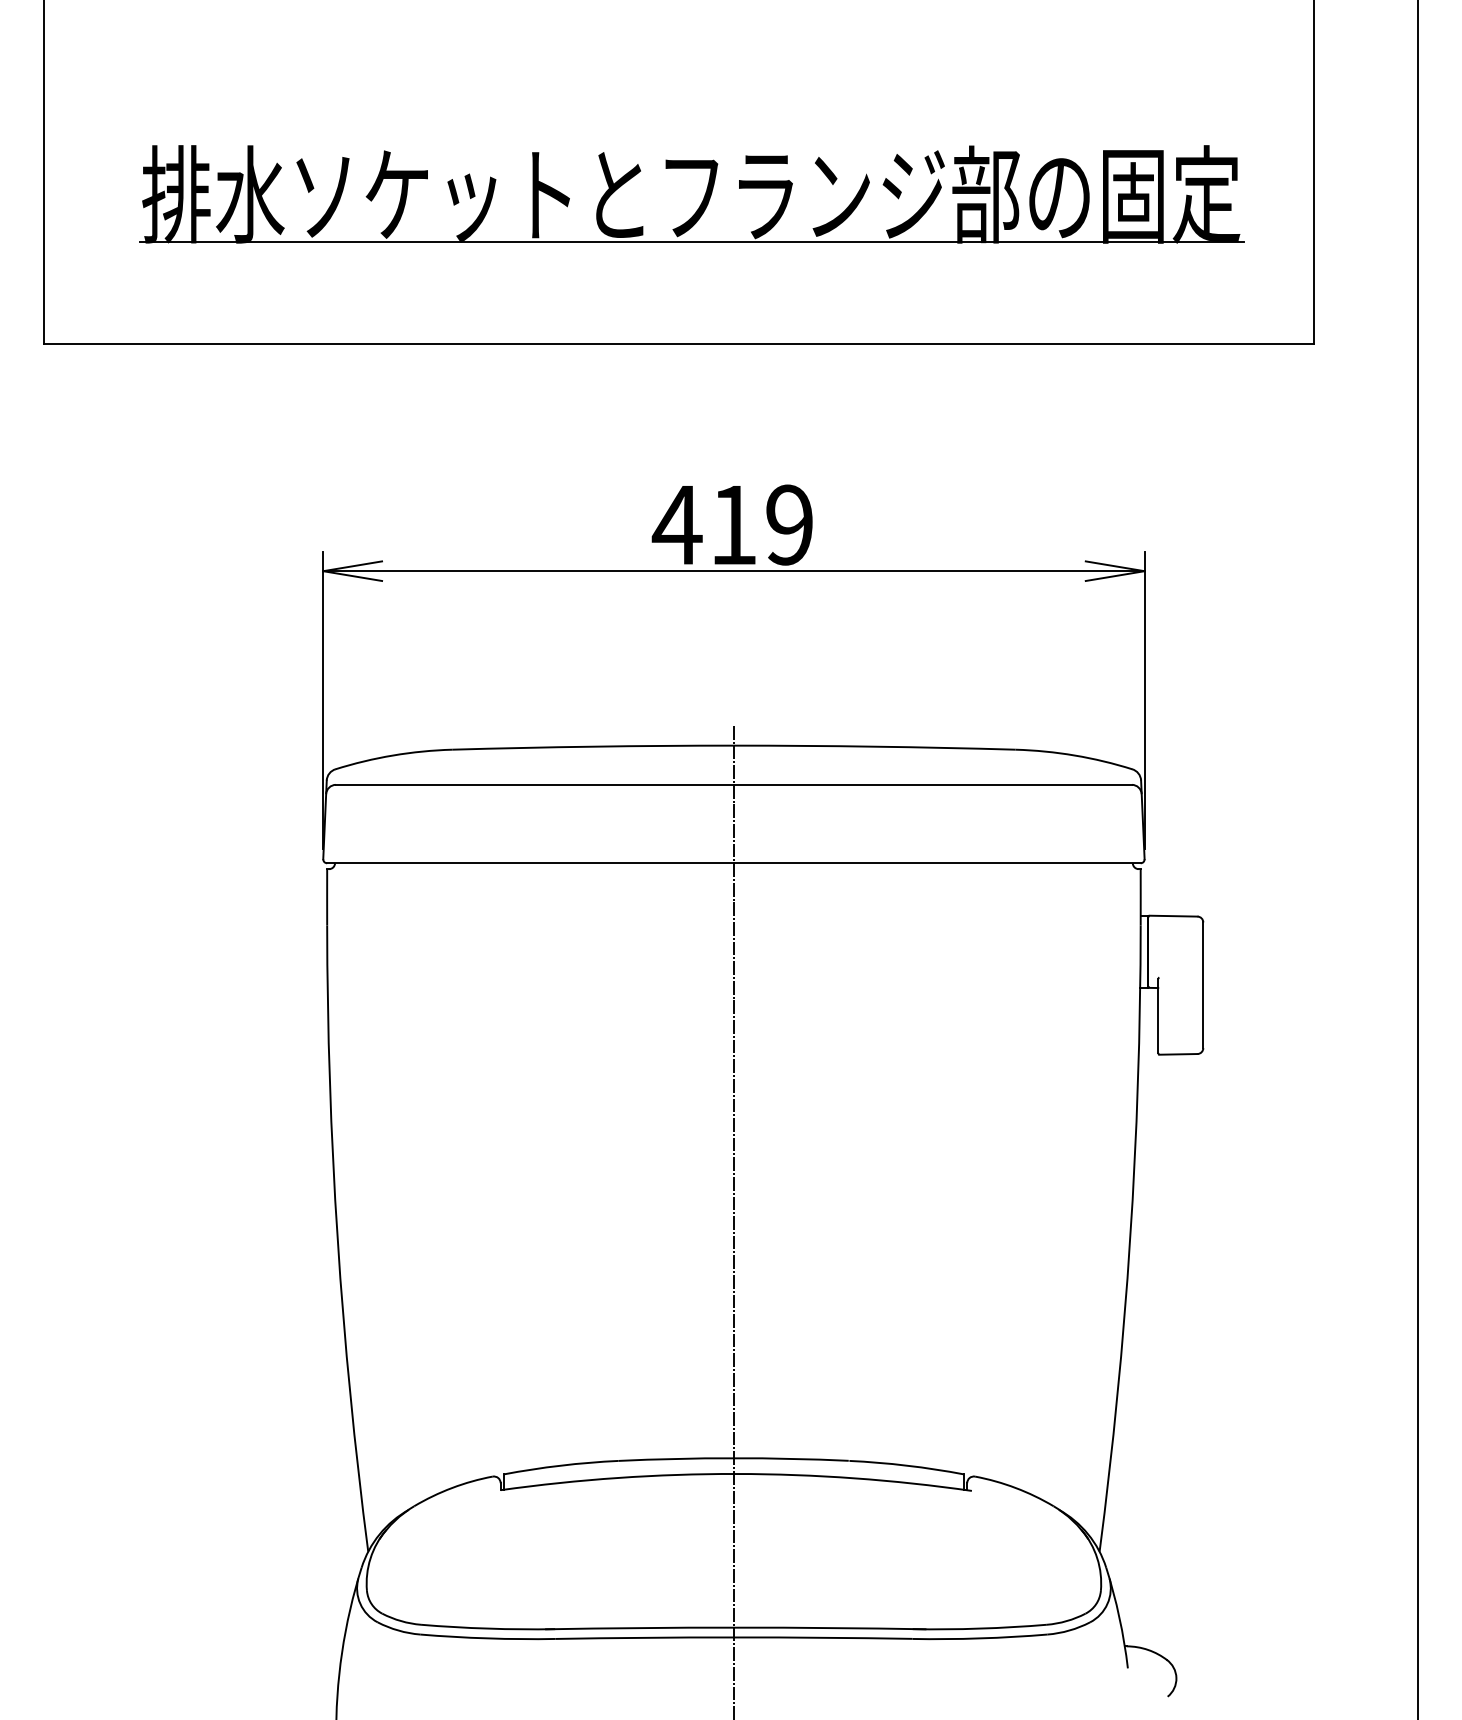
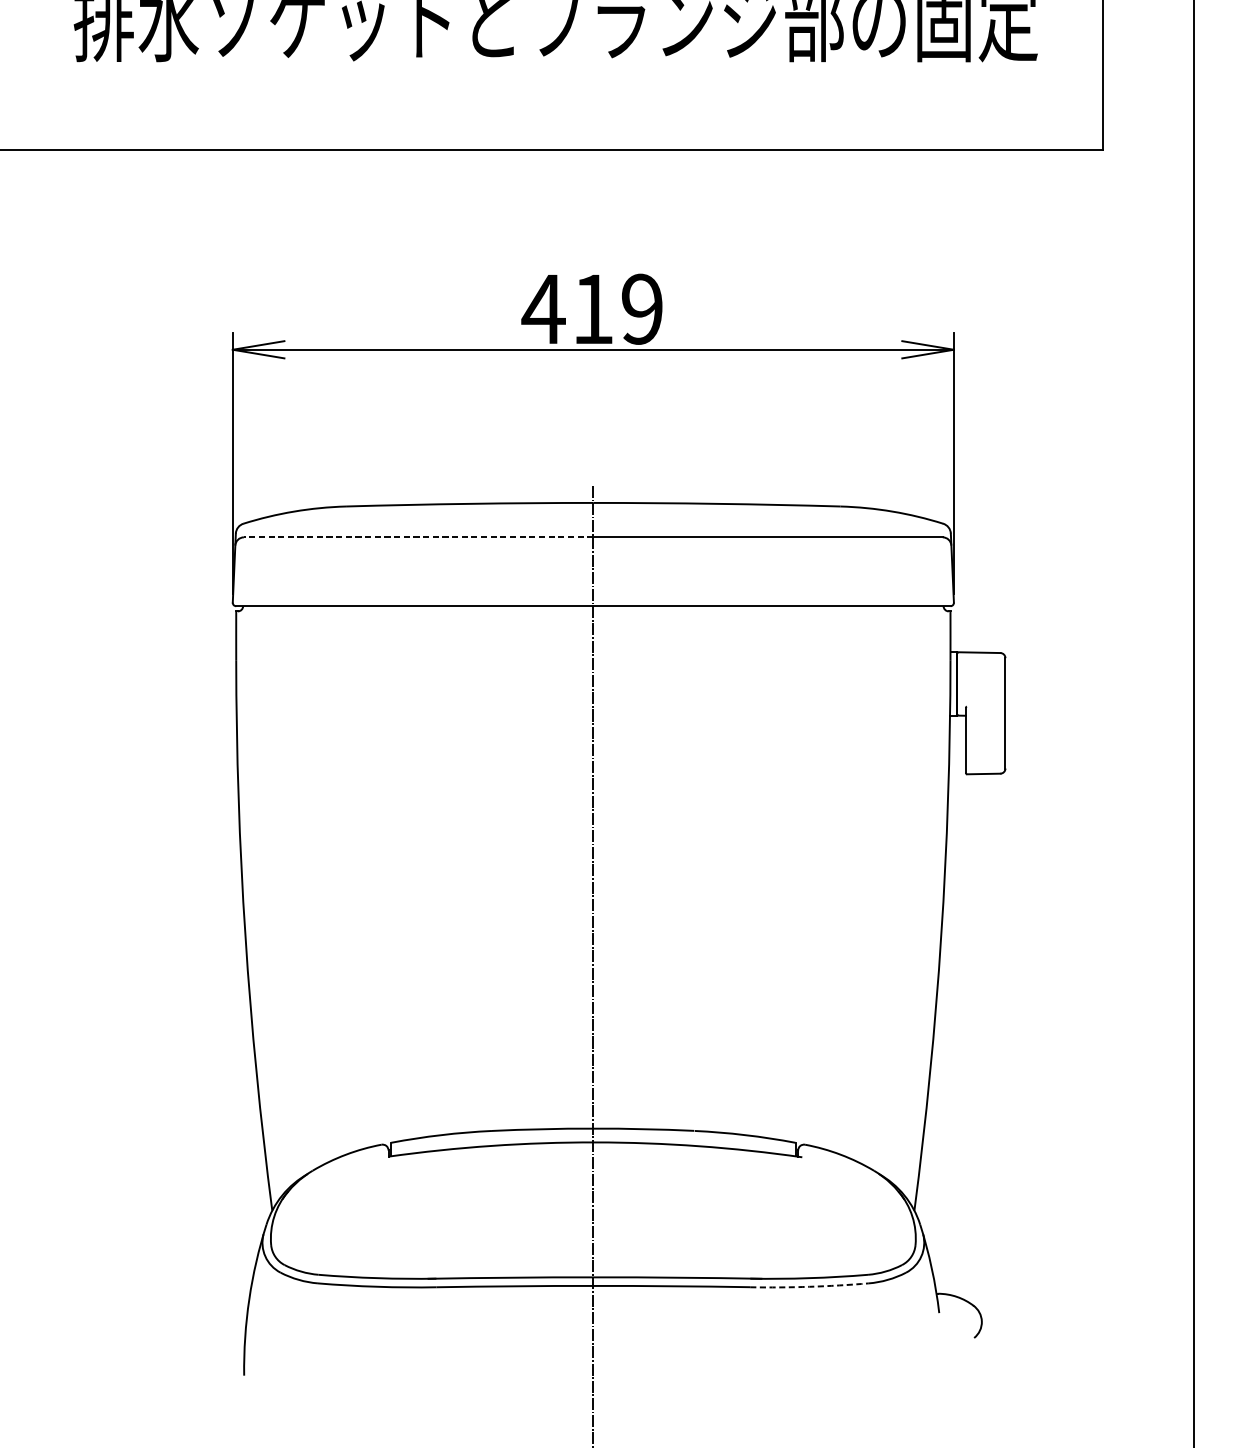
line: (691, 241) -> (556, 60), removed
line: (534, 784) -> (418, 537), solid -> dashed
arc: (980, 1638) -> (809, 1286), solid -> dashed

